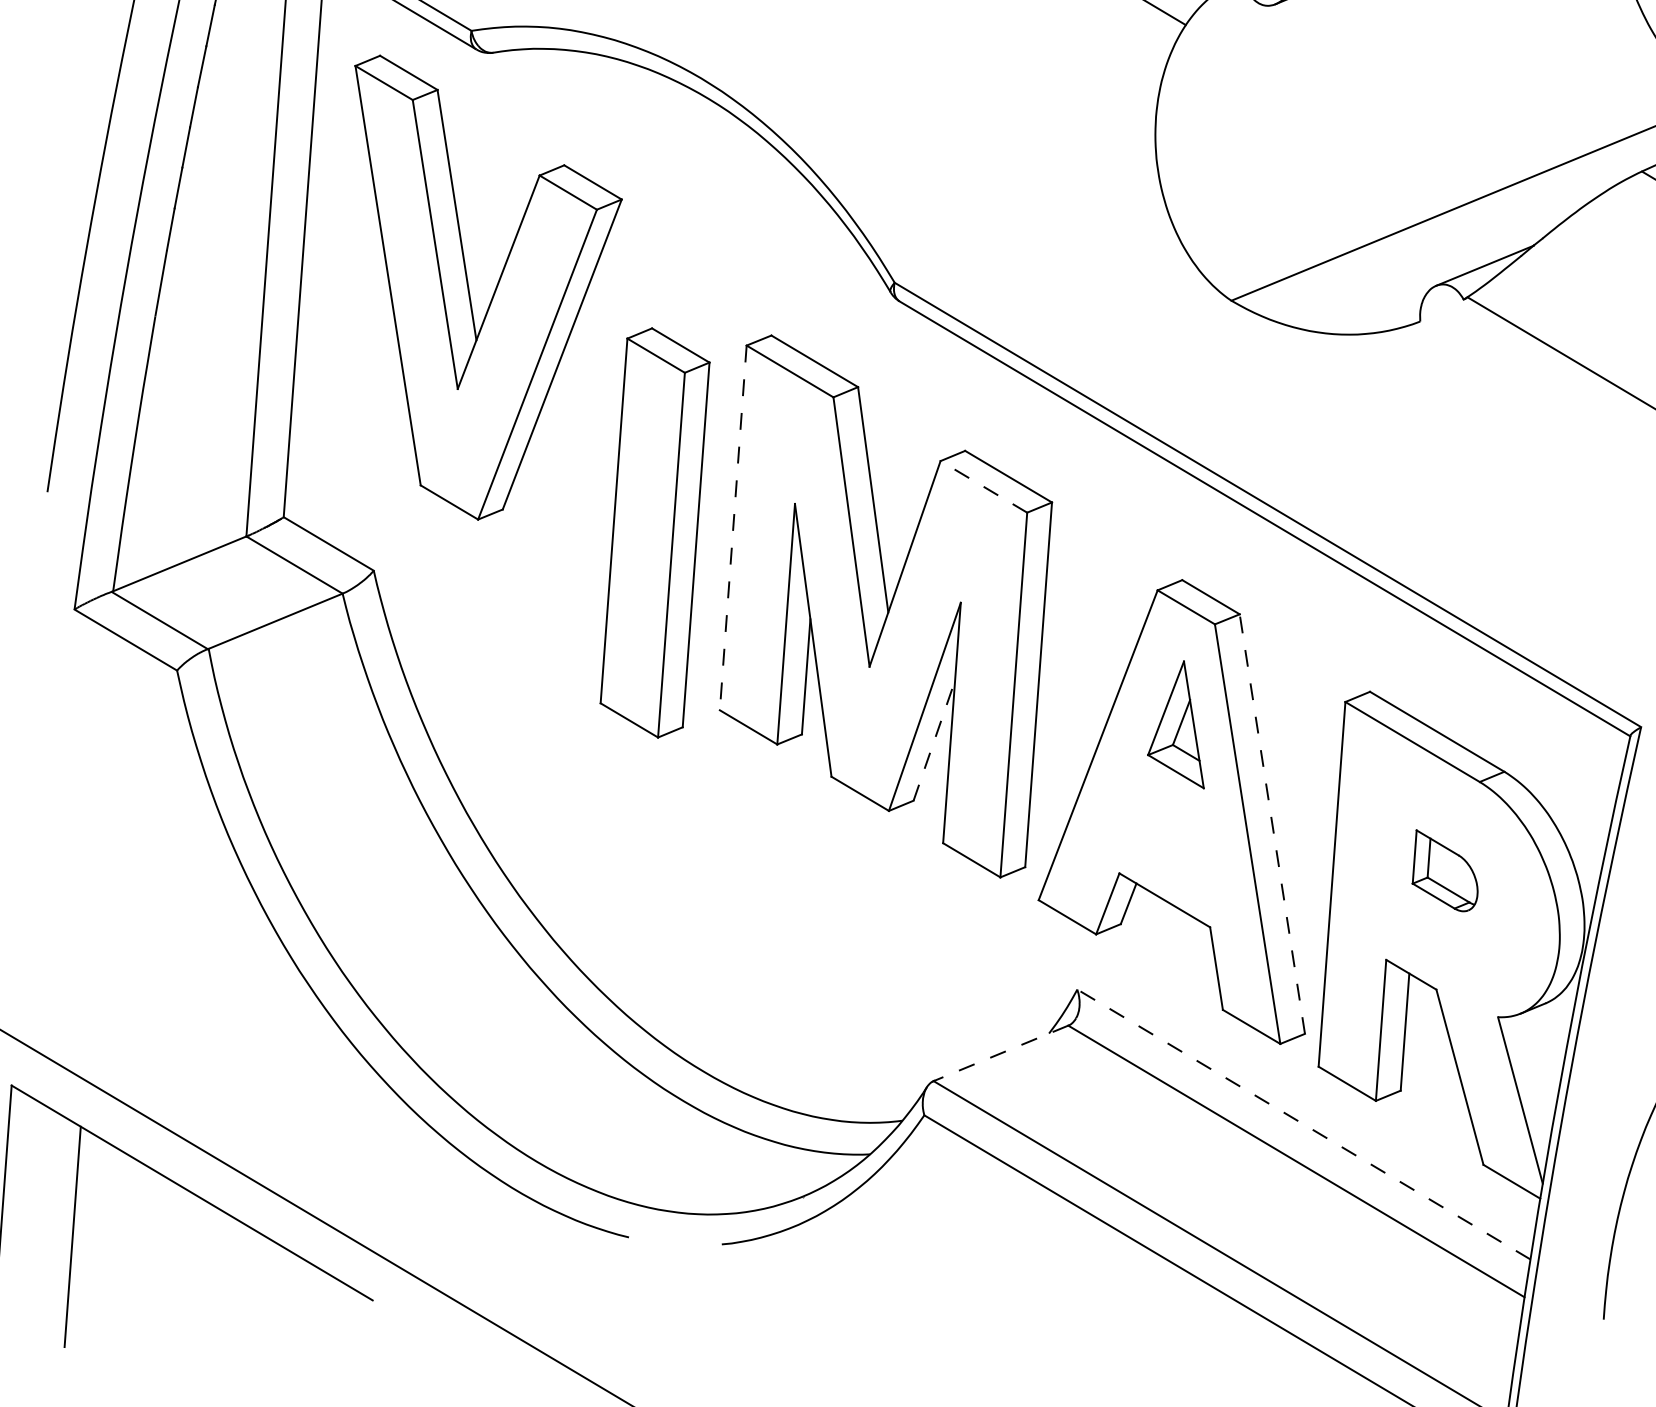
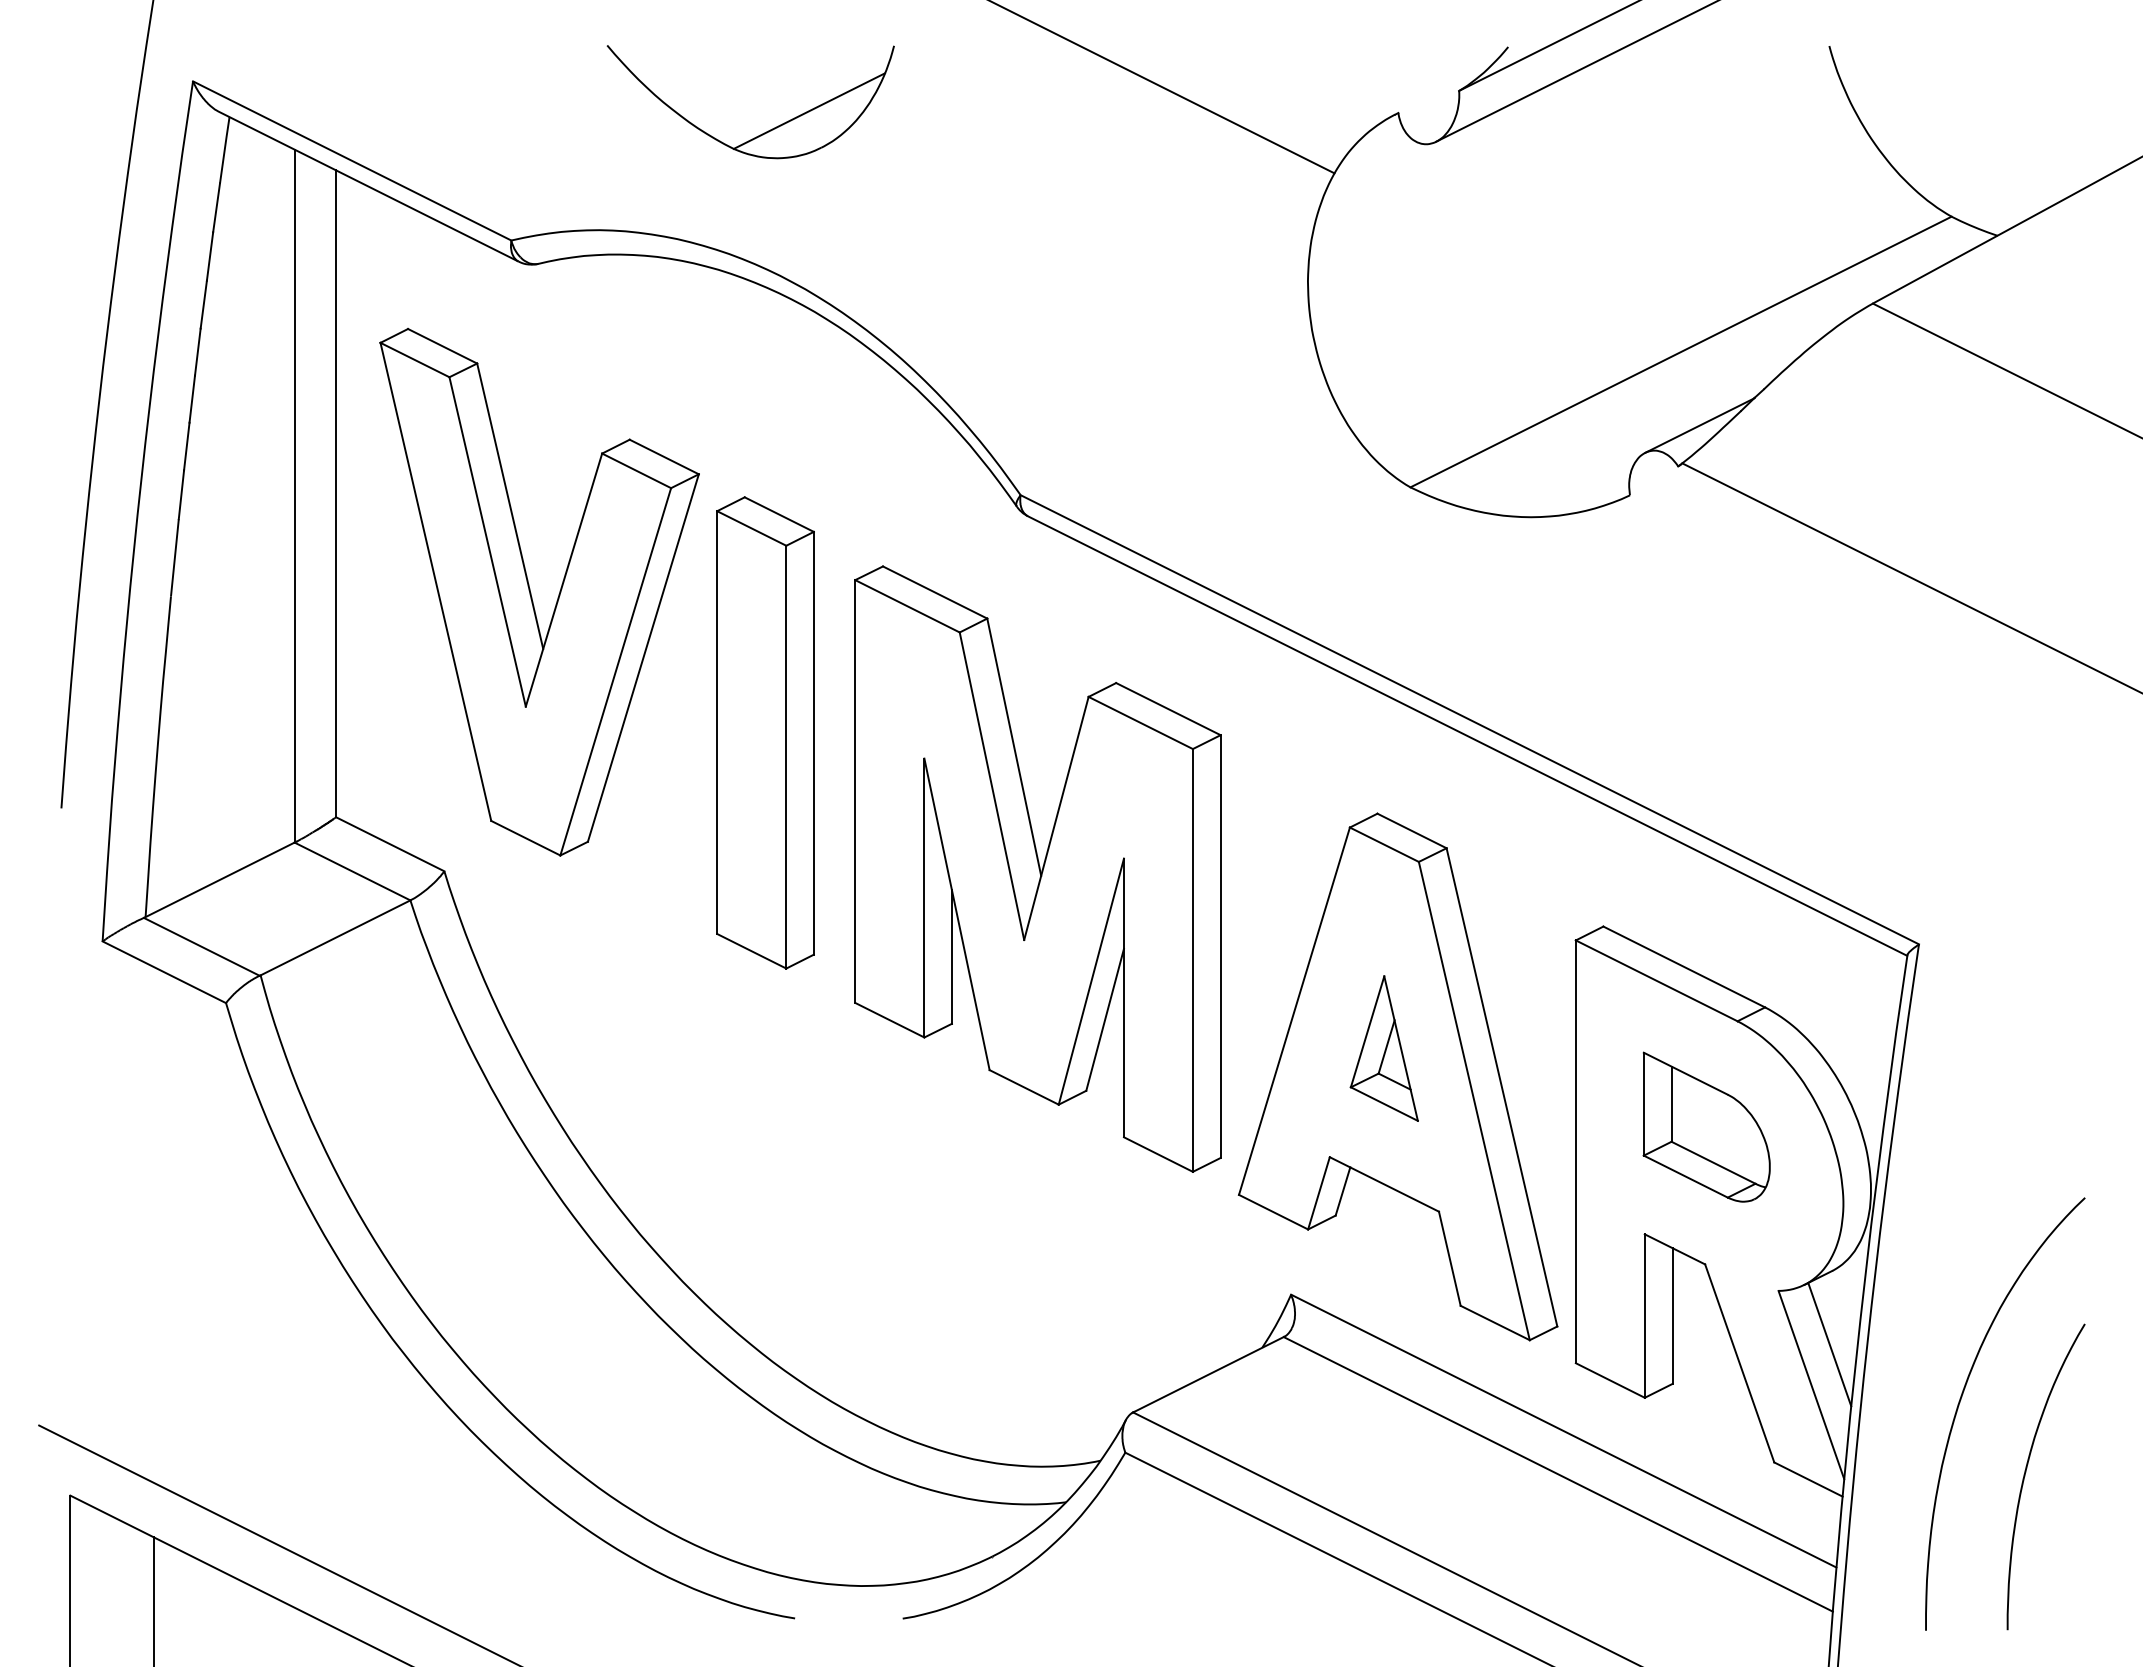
part: (469, 290) -> (531, 592), moved
line: (983, 486) -> (1140, 722), dashed -> solid
line: (733, 528) -> (855, 792), dashed -> solid
part: (655, 532) -> (765, 732), moved
part: (1178, 723) -> (1383, 1048), moved
line: (934, 740) -> (1105, 1019), dashed -> solid
line: (1272, 823) -> (1501, 1086), dashed -> solid
part: (1446, 870) -> (1706, 1126), size x1.67
line: (1001, 1053) -> (1208, 1374), dashed -> solid
line: (1538, 1066) -> (1829, 1344), added
line: (1303, 1124) -> (1563, 1431), dashed -> solid

